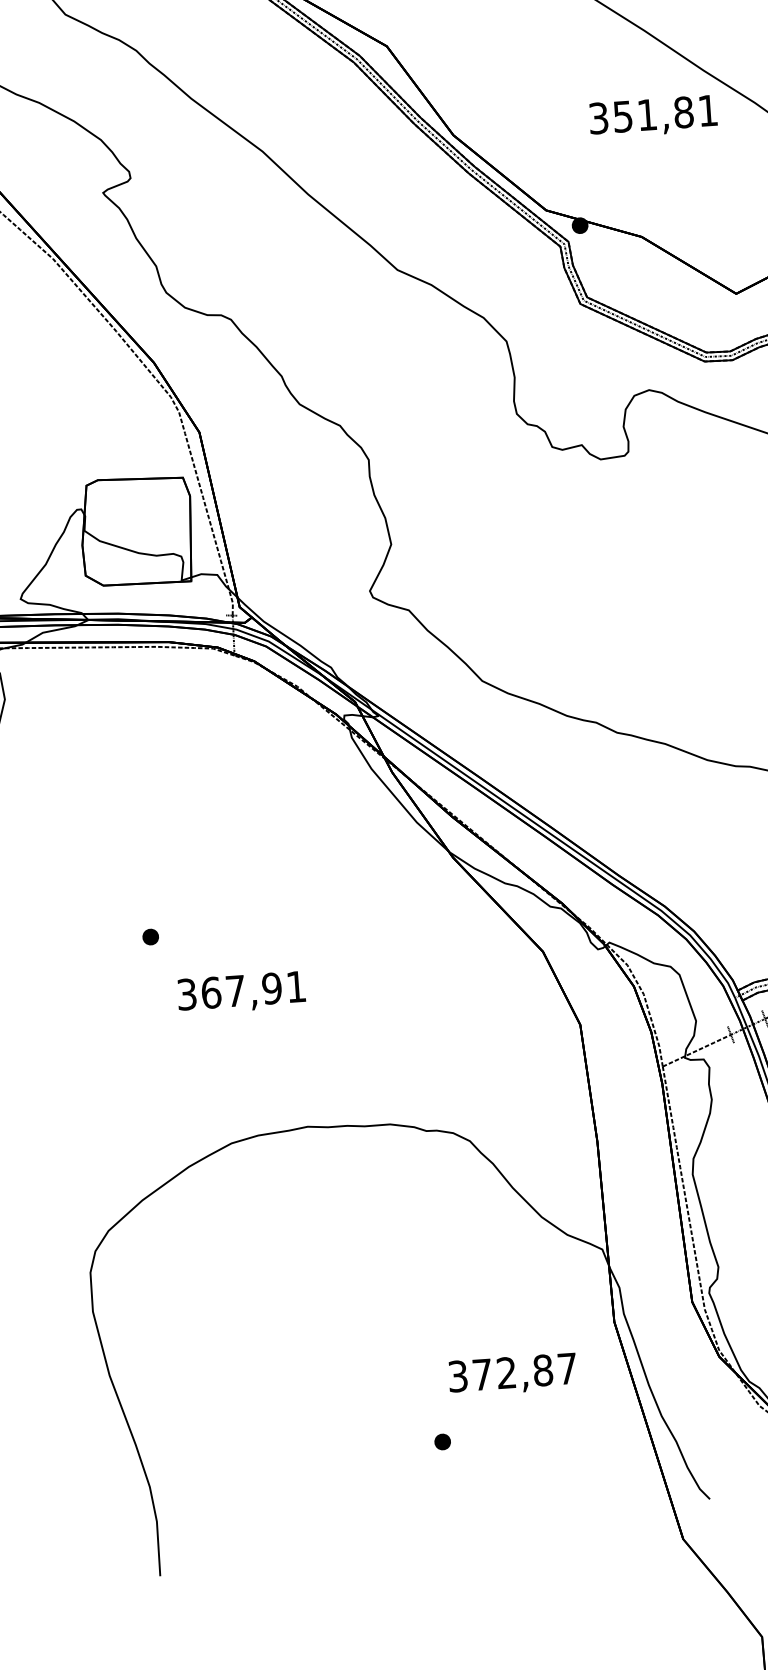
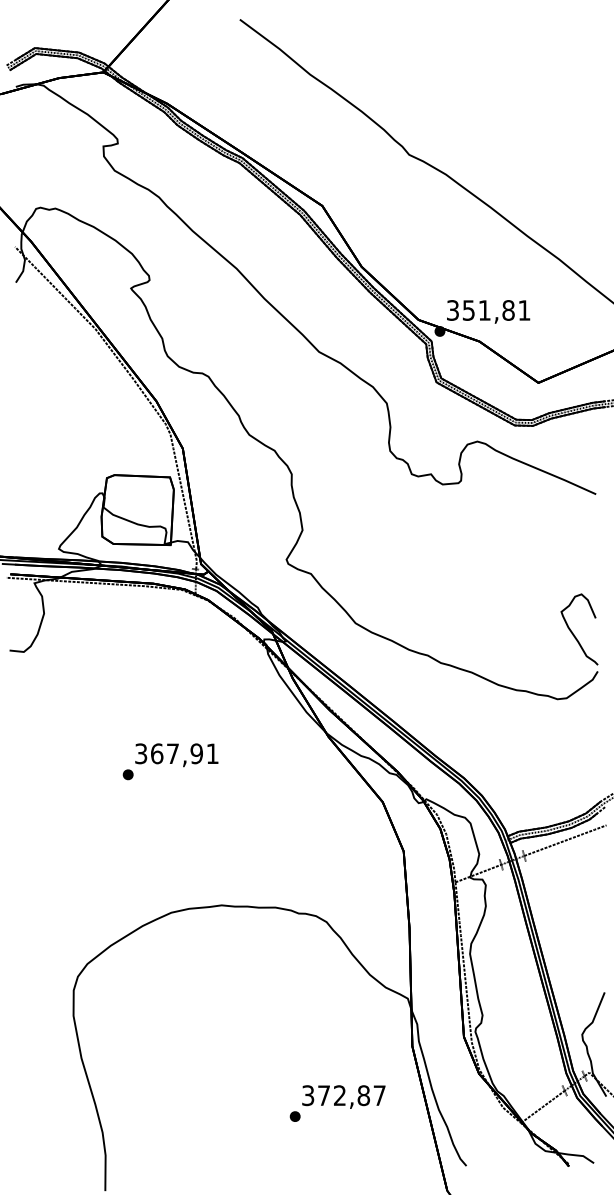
text: (653, 116) -> (488, 311), moved
text: (241, 993) -> (176, 755), moved
text: (512, 1373) -> (343, 1096), moved

